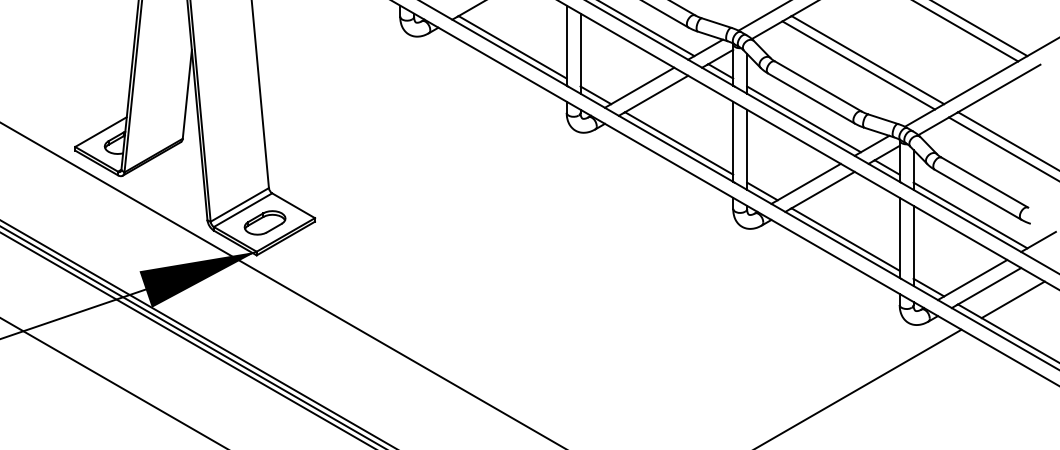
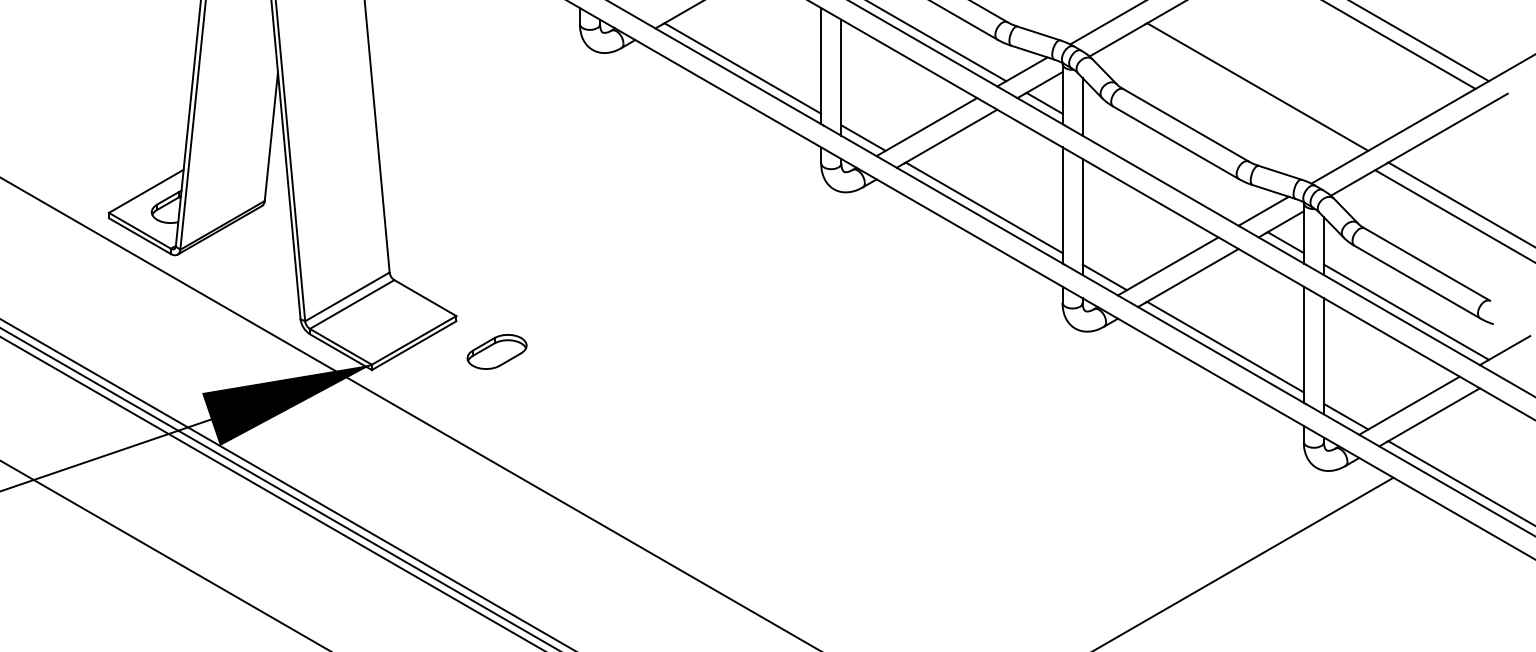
line: (858, 65) -> (1244, 94), removed
line: (803, 119) -> (1164, 173), removed
part: (264, 222) -> (496, 351), moved
line: (1012, 299) -> (1467, 433), removed

